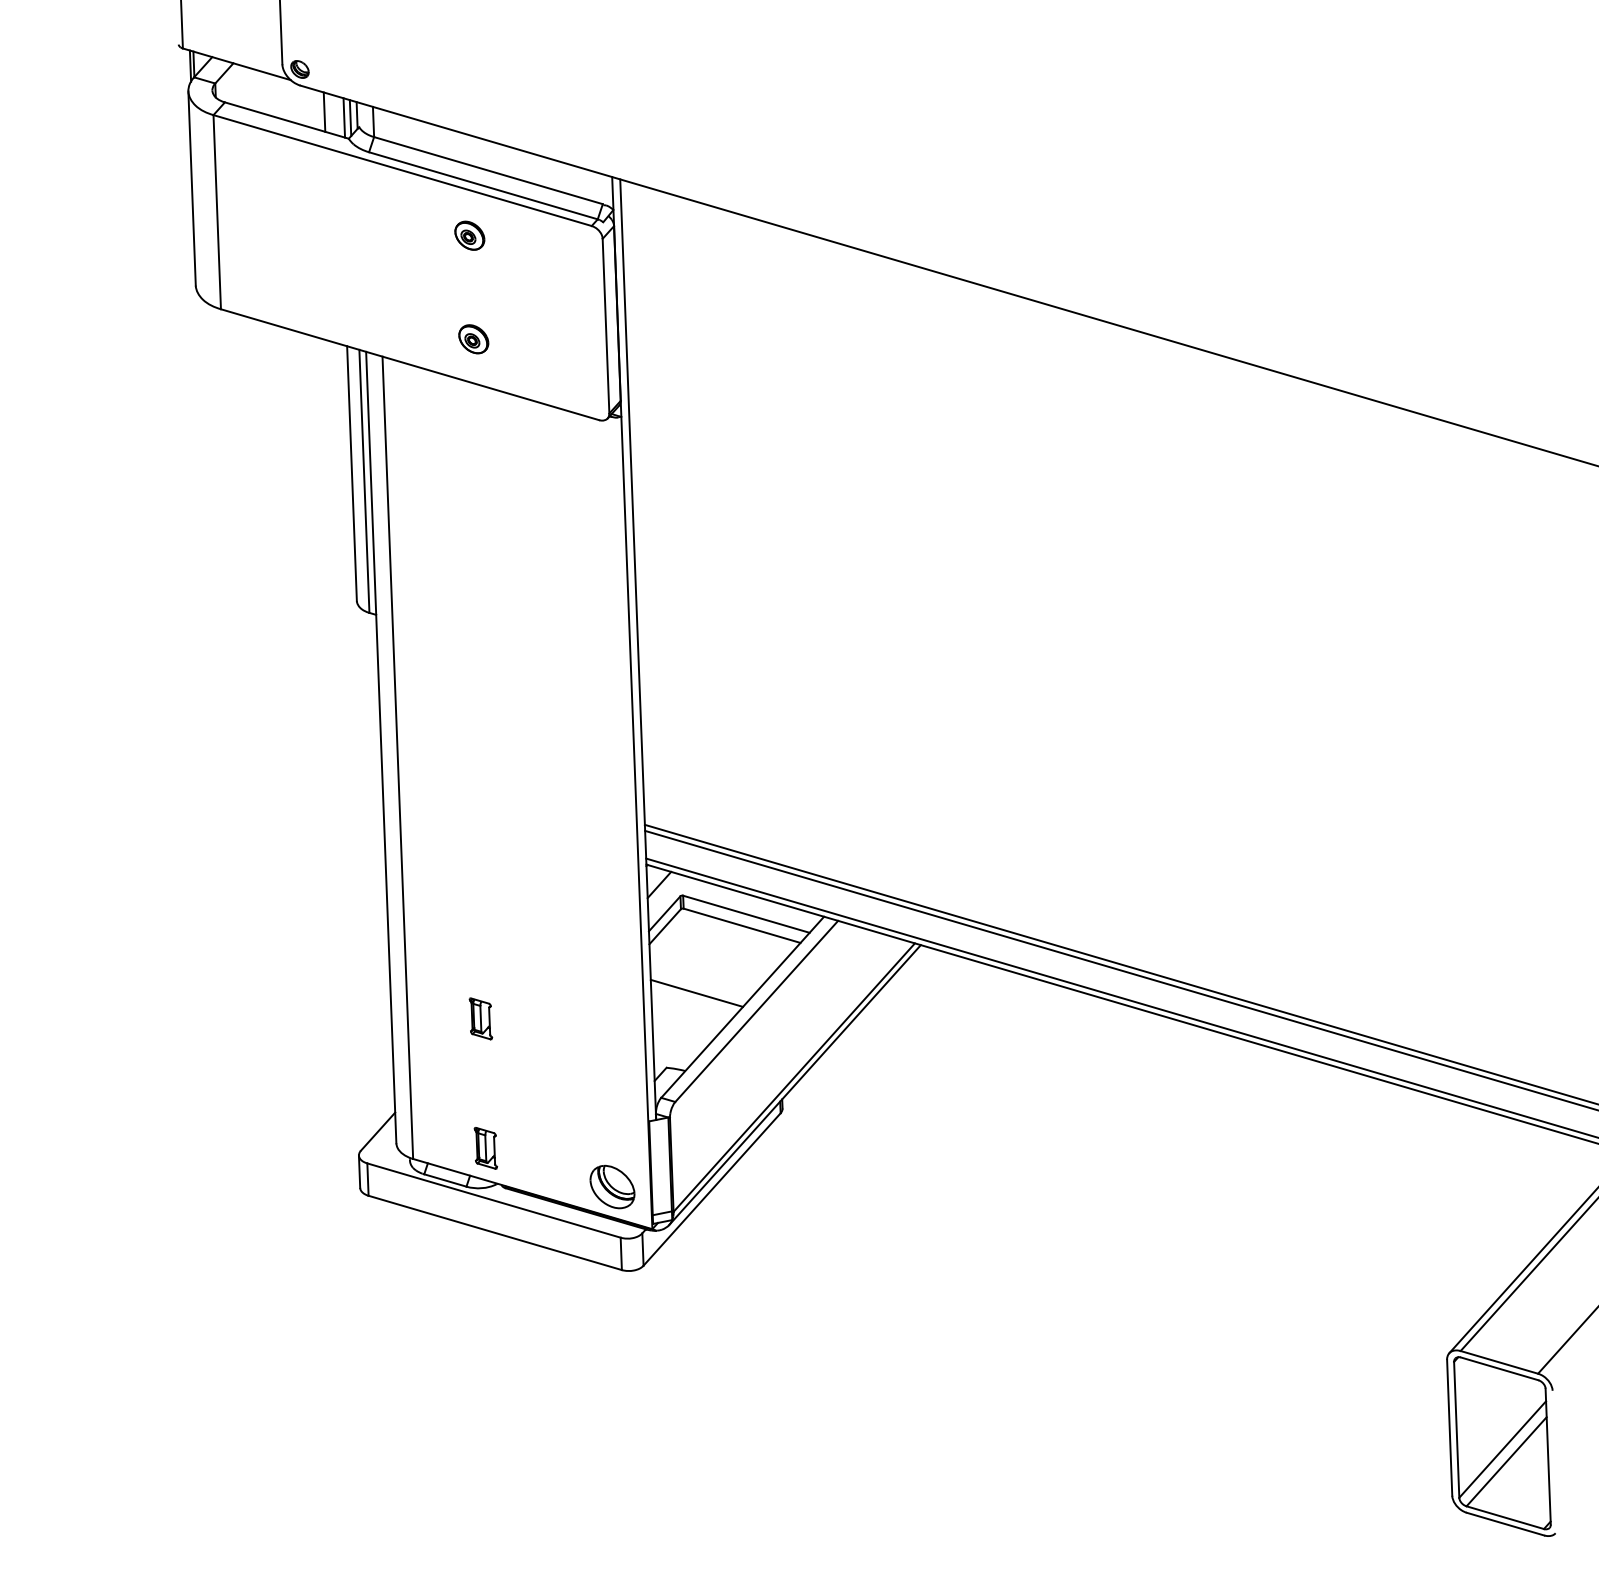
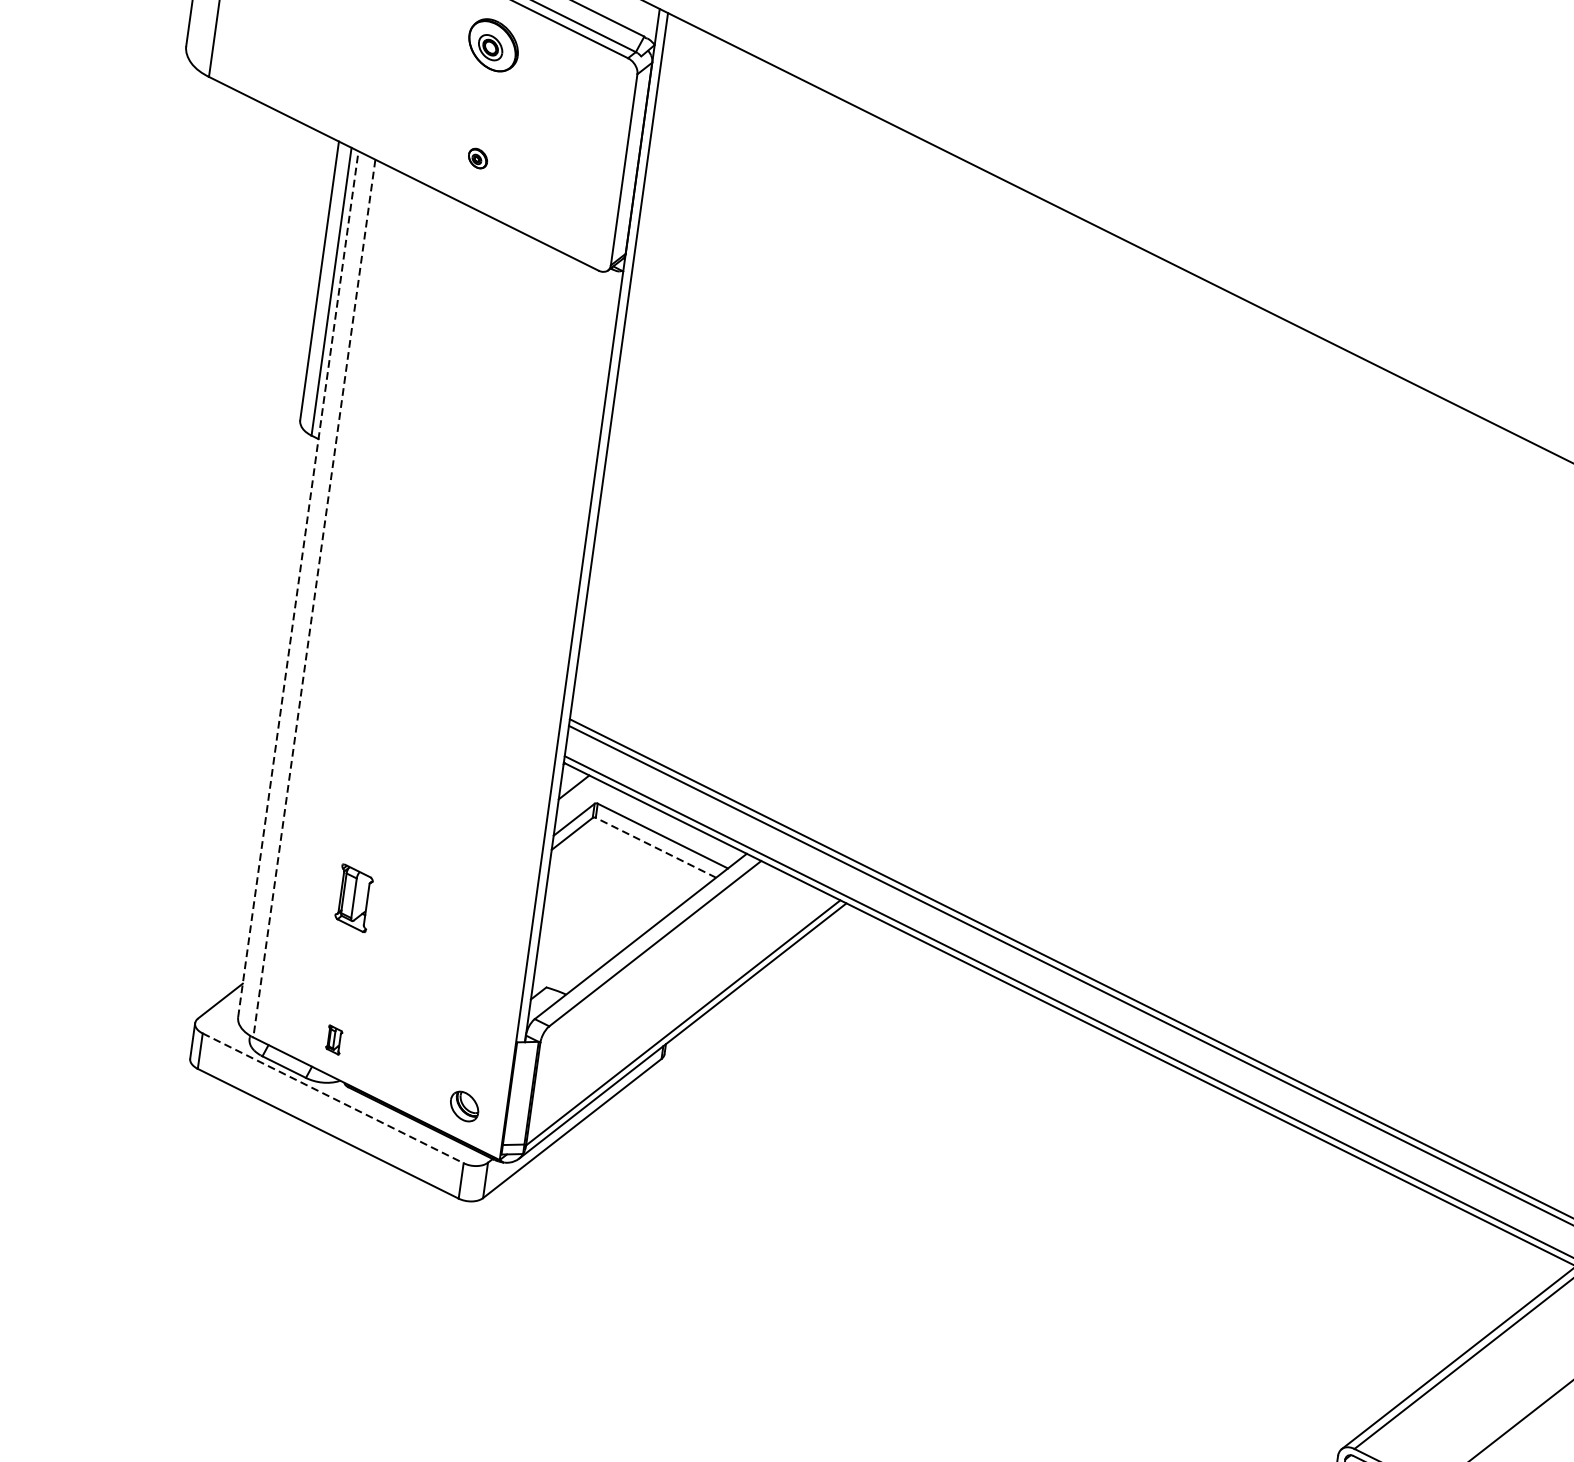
part: (469, 235) -> (493, 44), size x1.6
part: (473, 339) -> (477, 158), size x0.6
line: (381, 747) -> (298, 584), solid -> dashed
line: (397, 758) -> (313, 599), solid -> dashed
line: (742, 925) -> (656, 847), solid -> dashed
line: (696, 992) -> (593, 911), removed
part: (480, 1018) -> (353, 897), size x1.4
part: (485, 1148) -> (334, 1040), size x0.6
part: (612, 1186) -> (464, 1105), size x0.6
line: (494, 1200) -> (333, 1098), solid -> dashed

